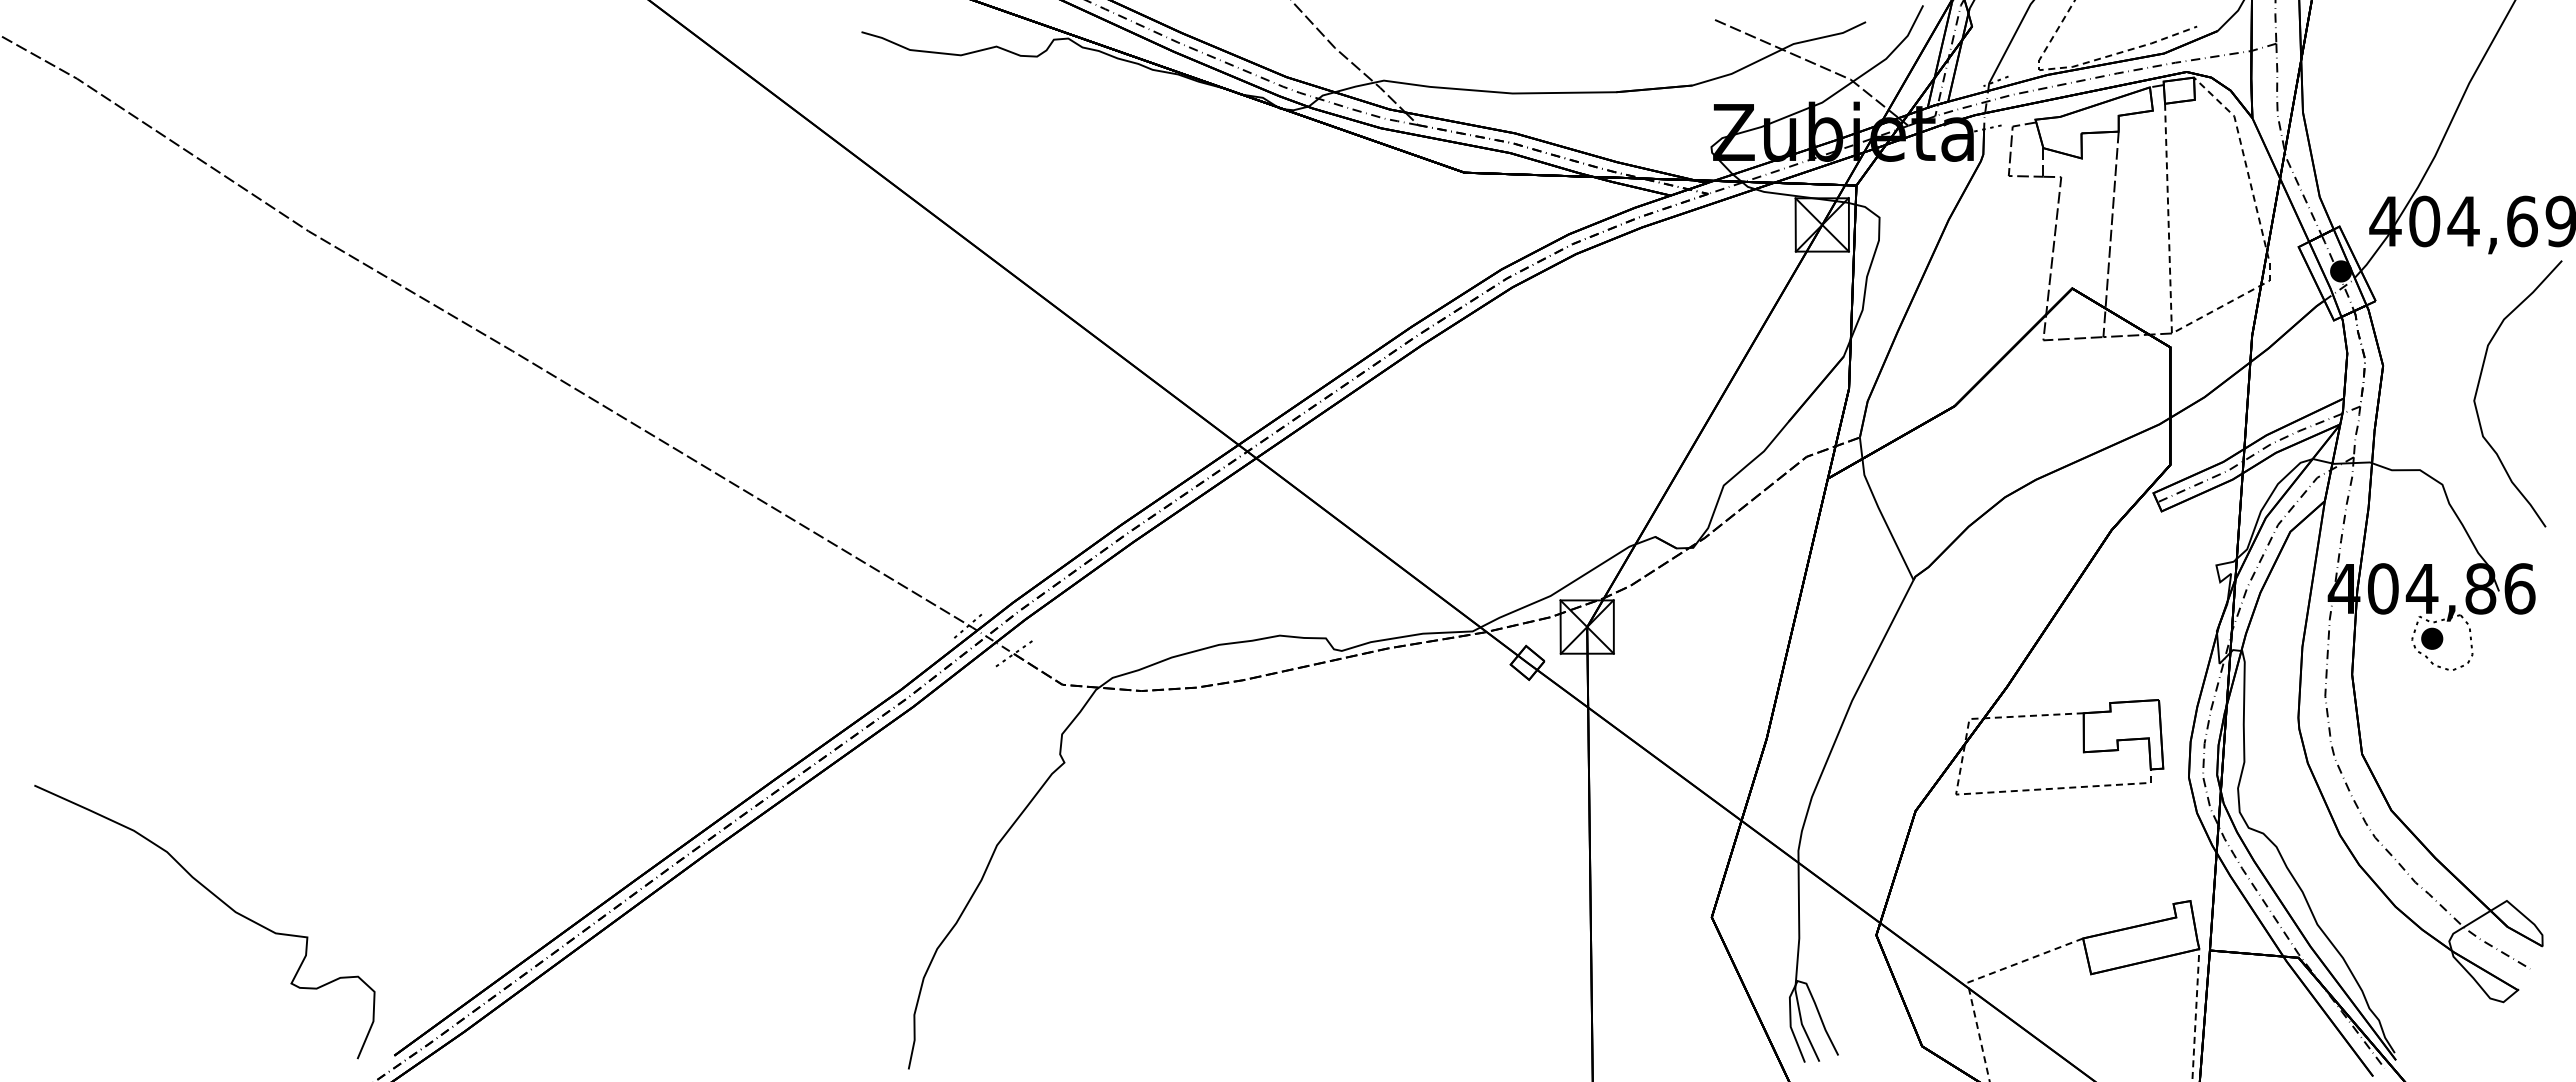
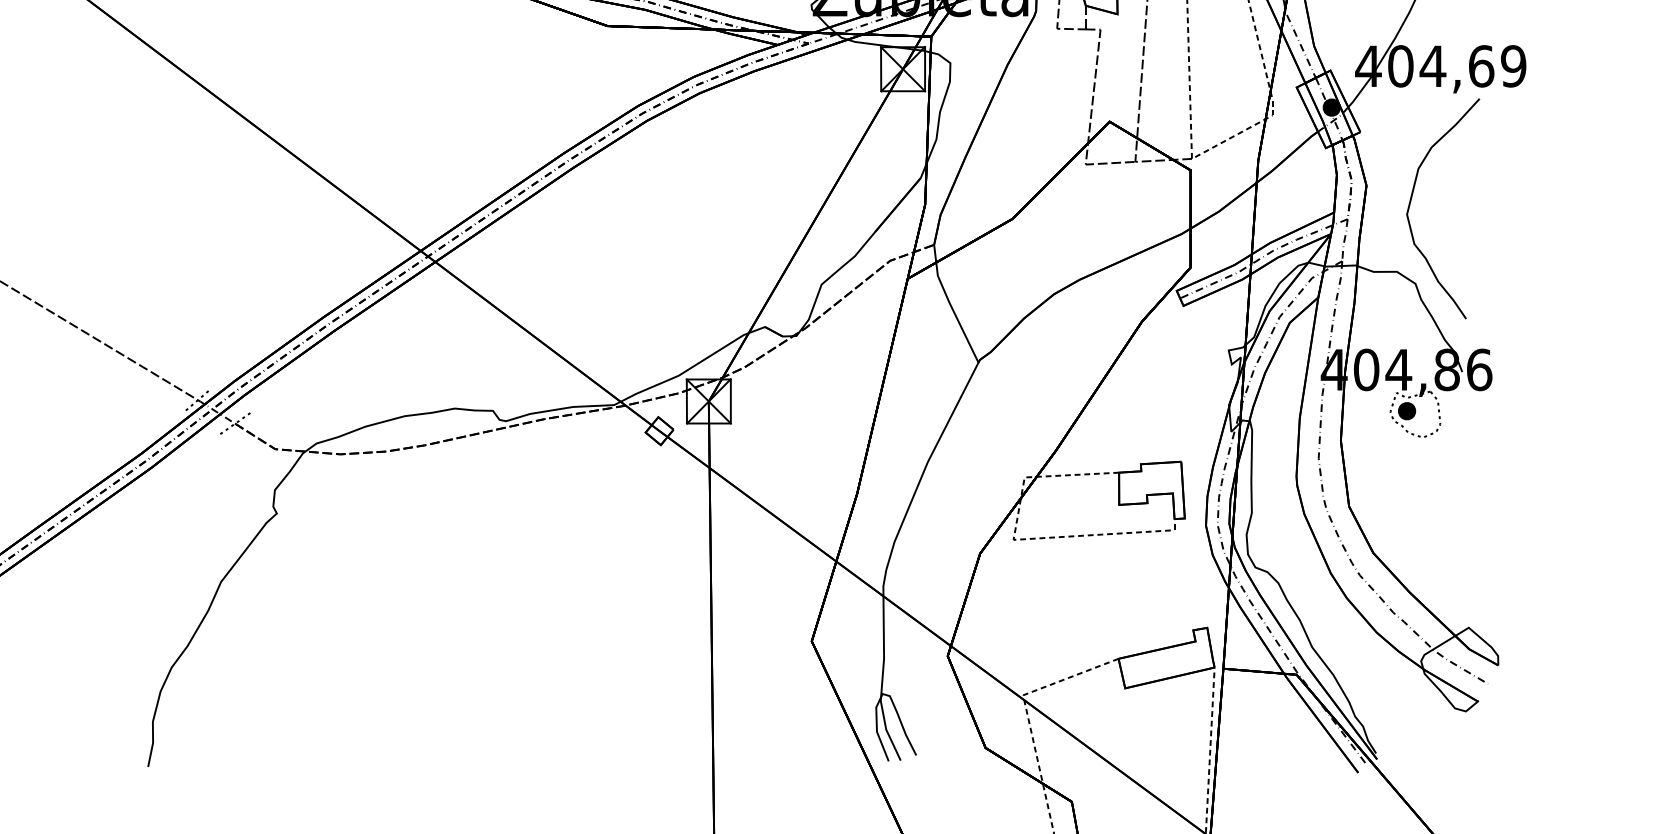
curve: (2479, 384) -> (1411, 201), moved

